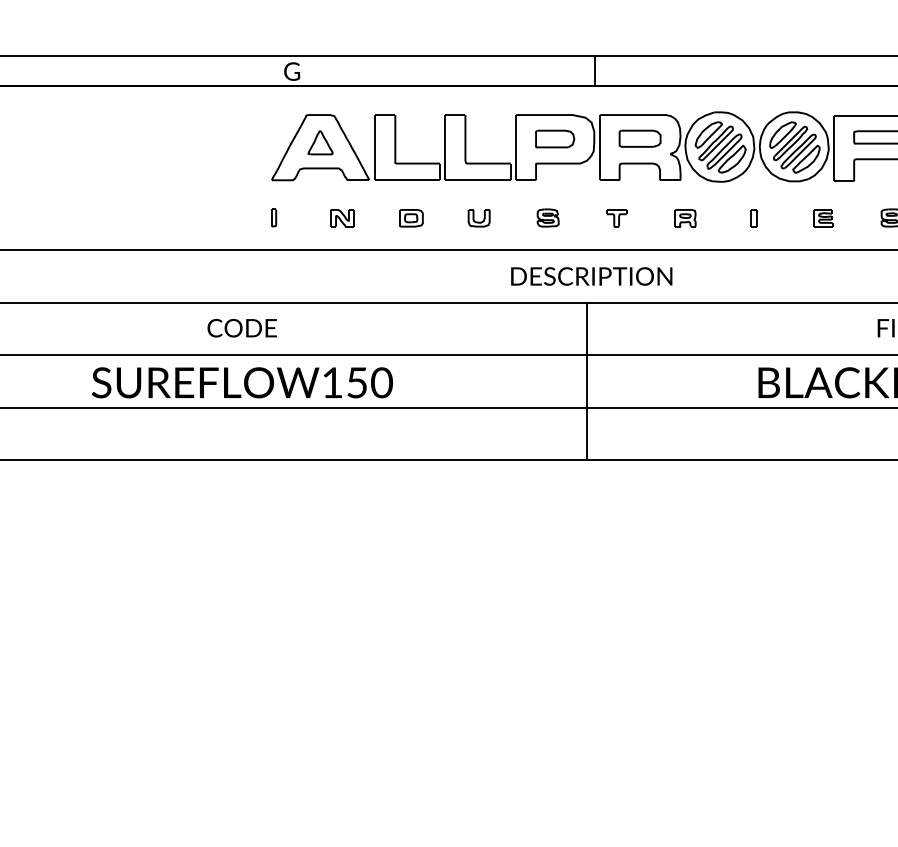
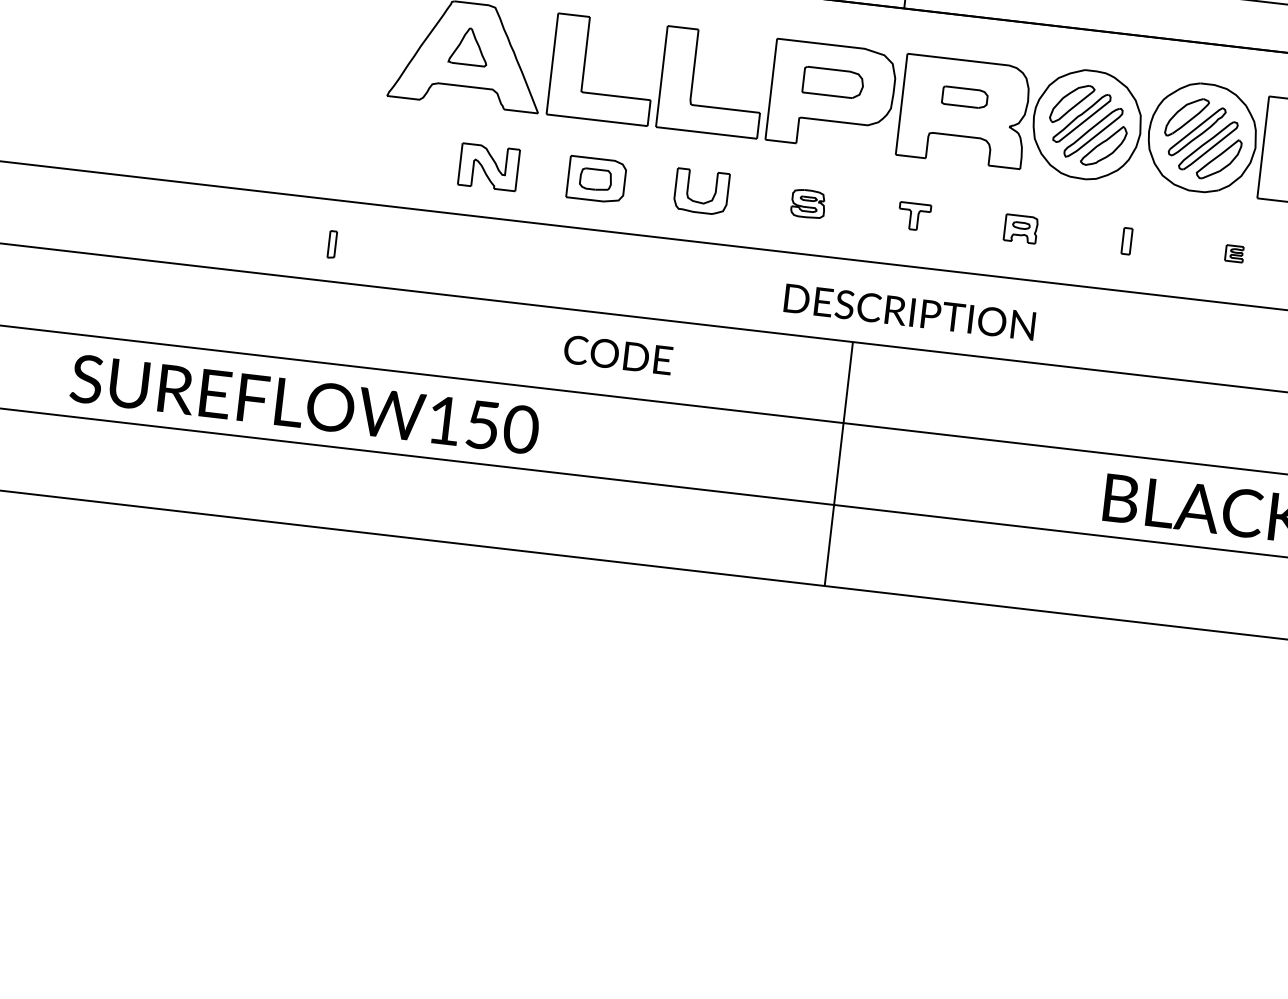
part: (639, 138) -> (964, 97), size x0.7
part: (274, 217) -> (333, 243), moved
part: (342, 218) -> (489, 167), size x1.6
part: (411, 218) -> (596, 180), size x1.6
part: (478, 218) -> (700, 192), size x1.6
part: (823, 218) -> (1234, 254), size x0.6
text: (591, 276) -> (909, 312), moved
text: (241, 328) -> (617, 355), moved

